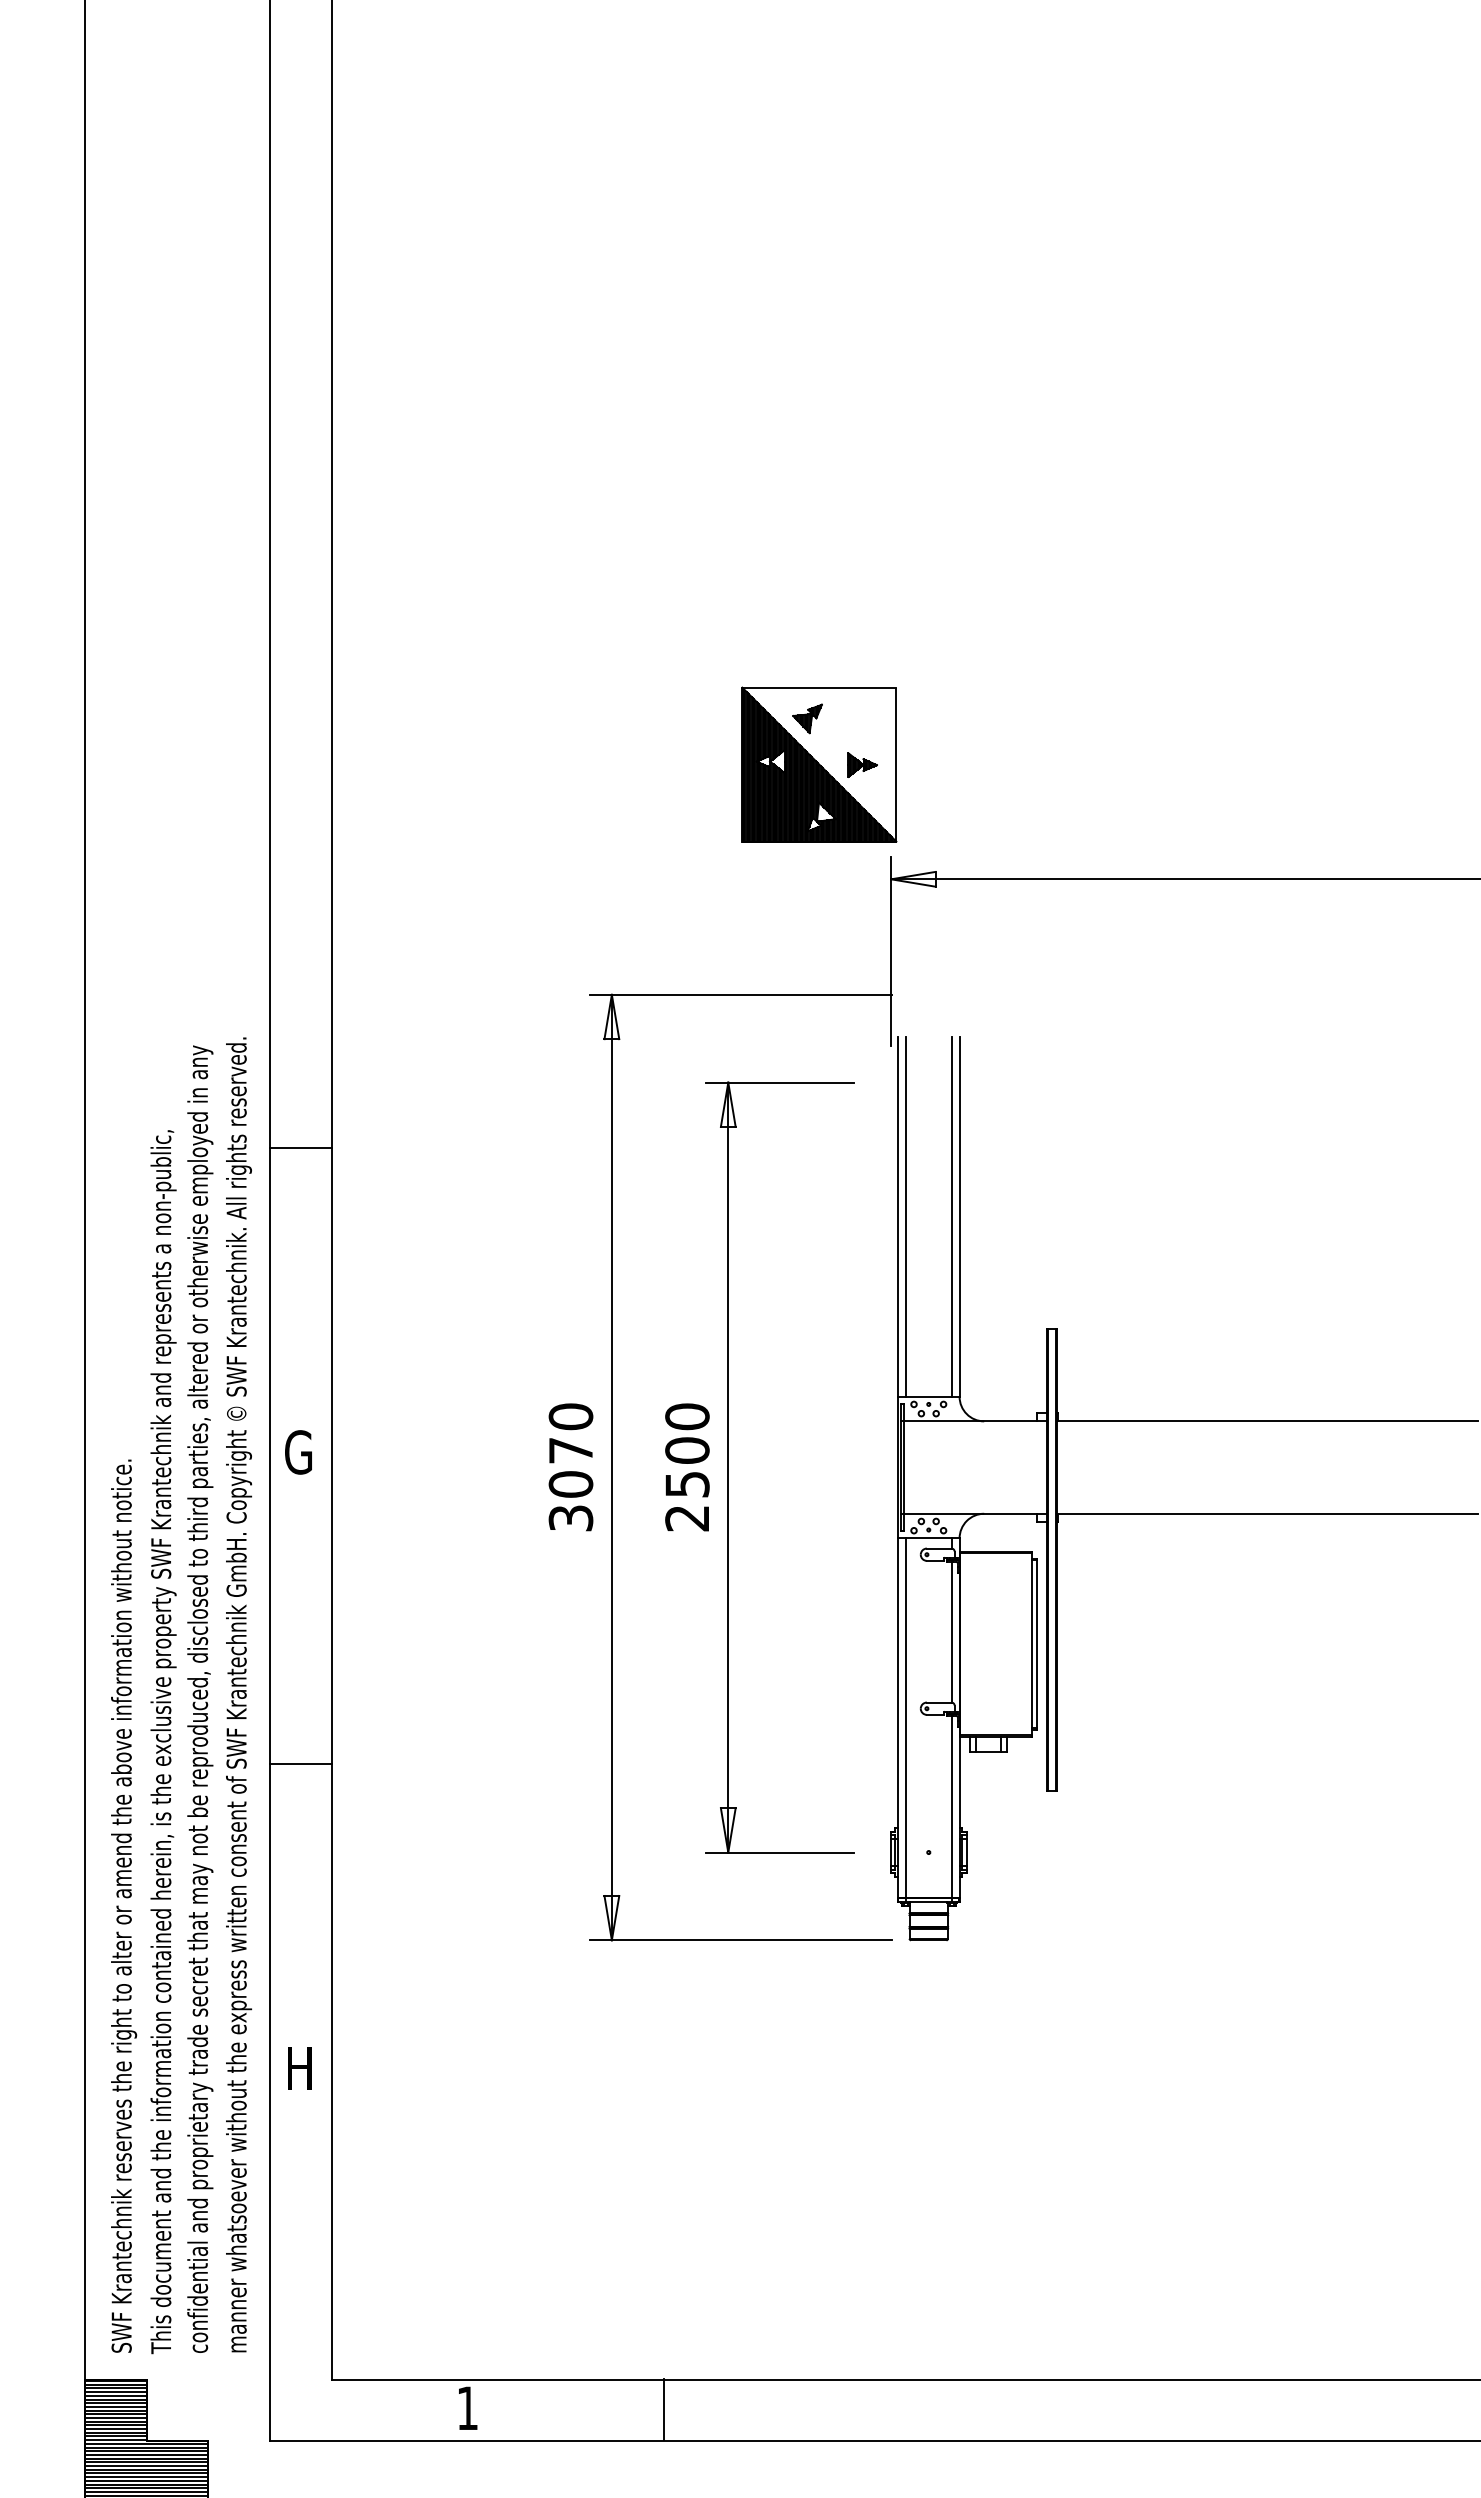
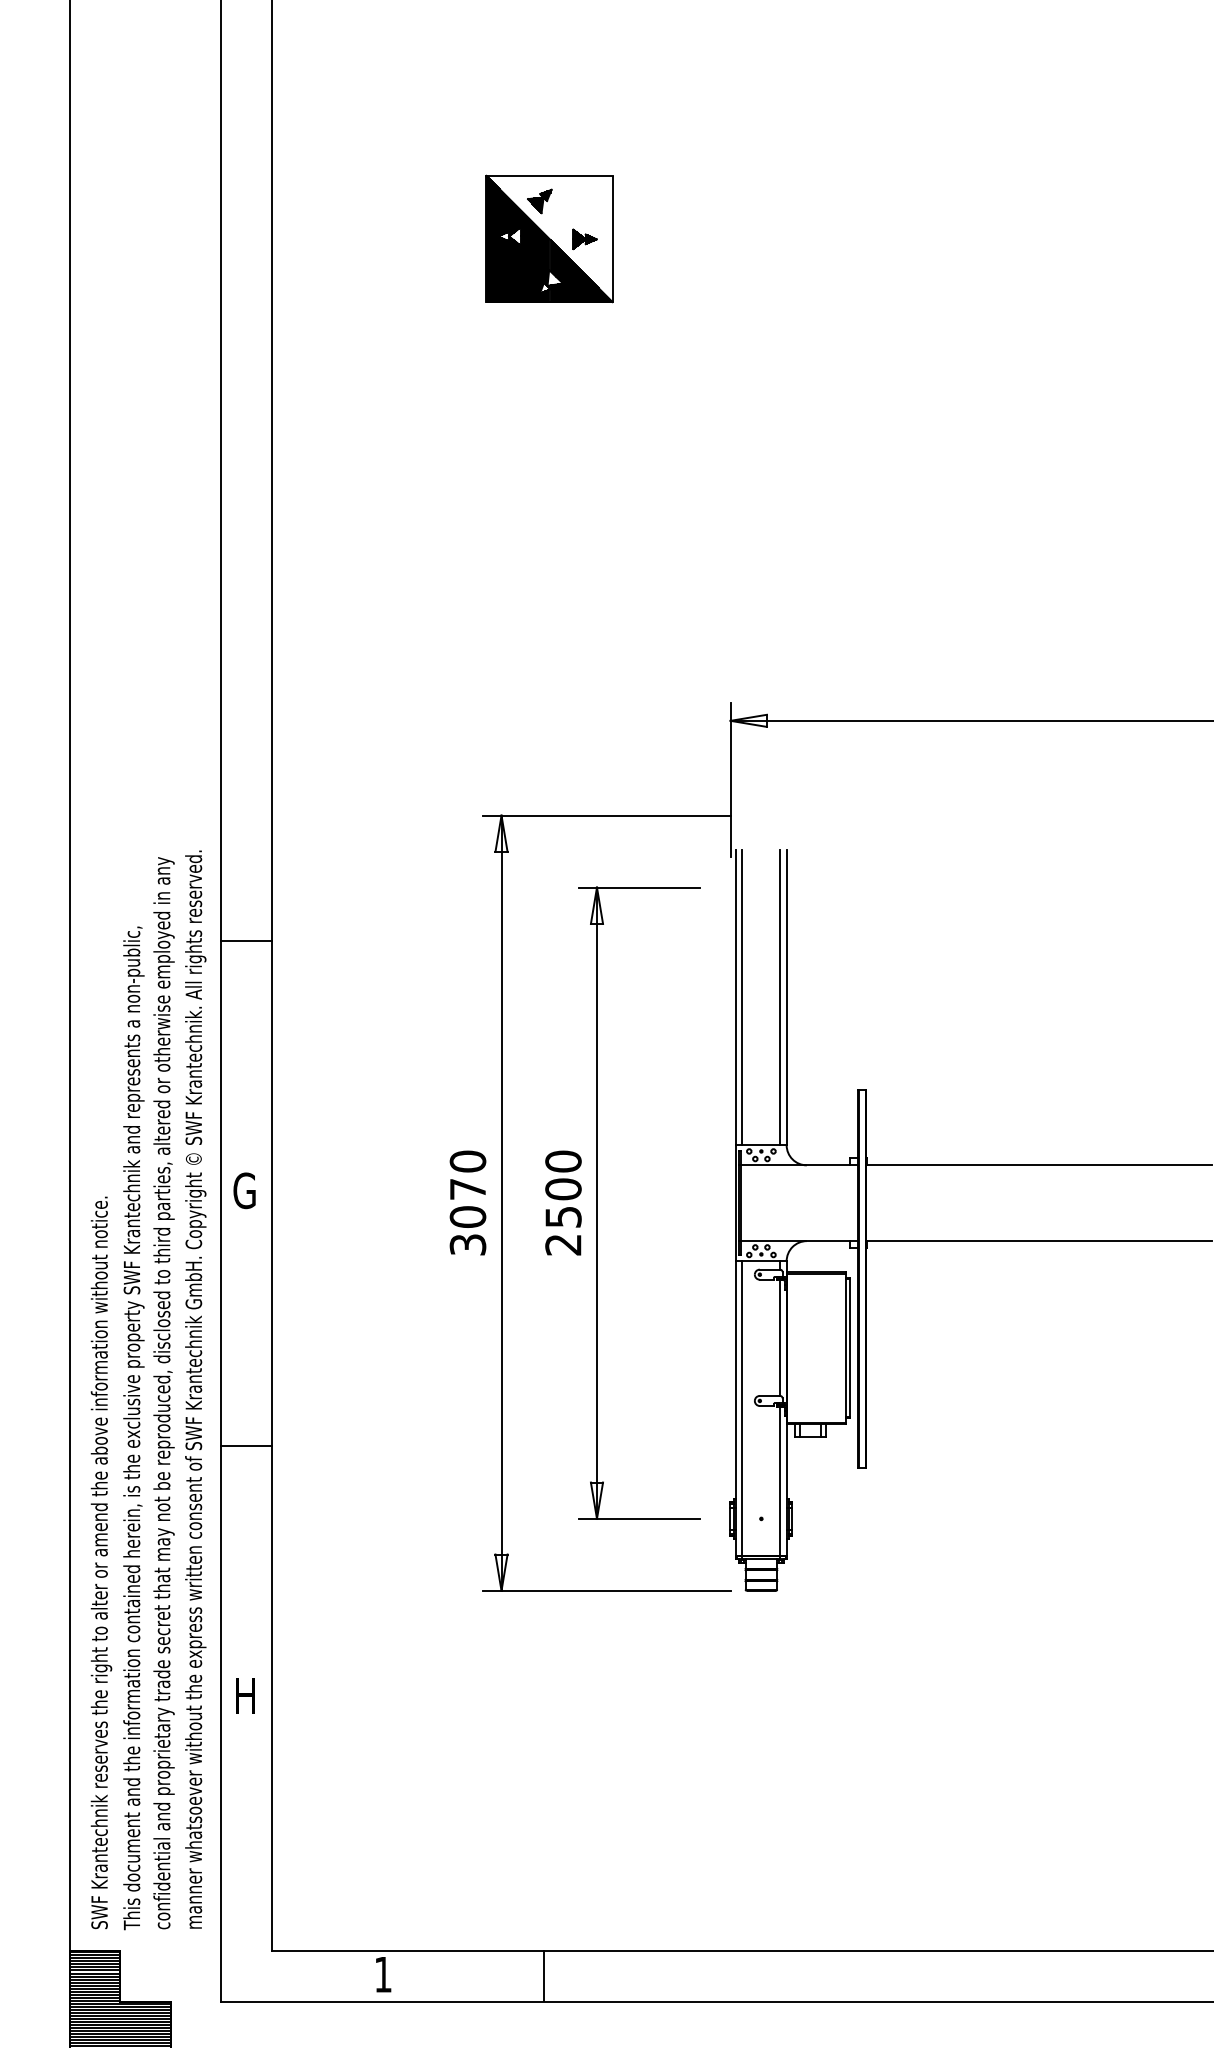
part: (819, 764) -> (549, 238), moved

